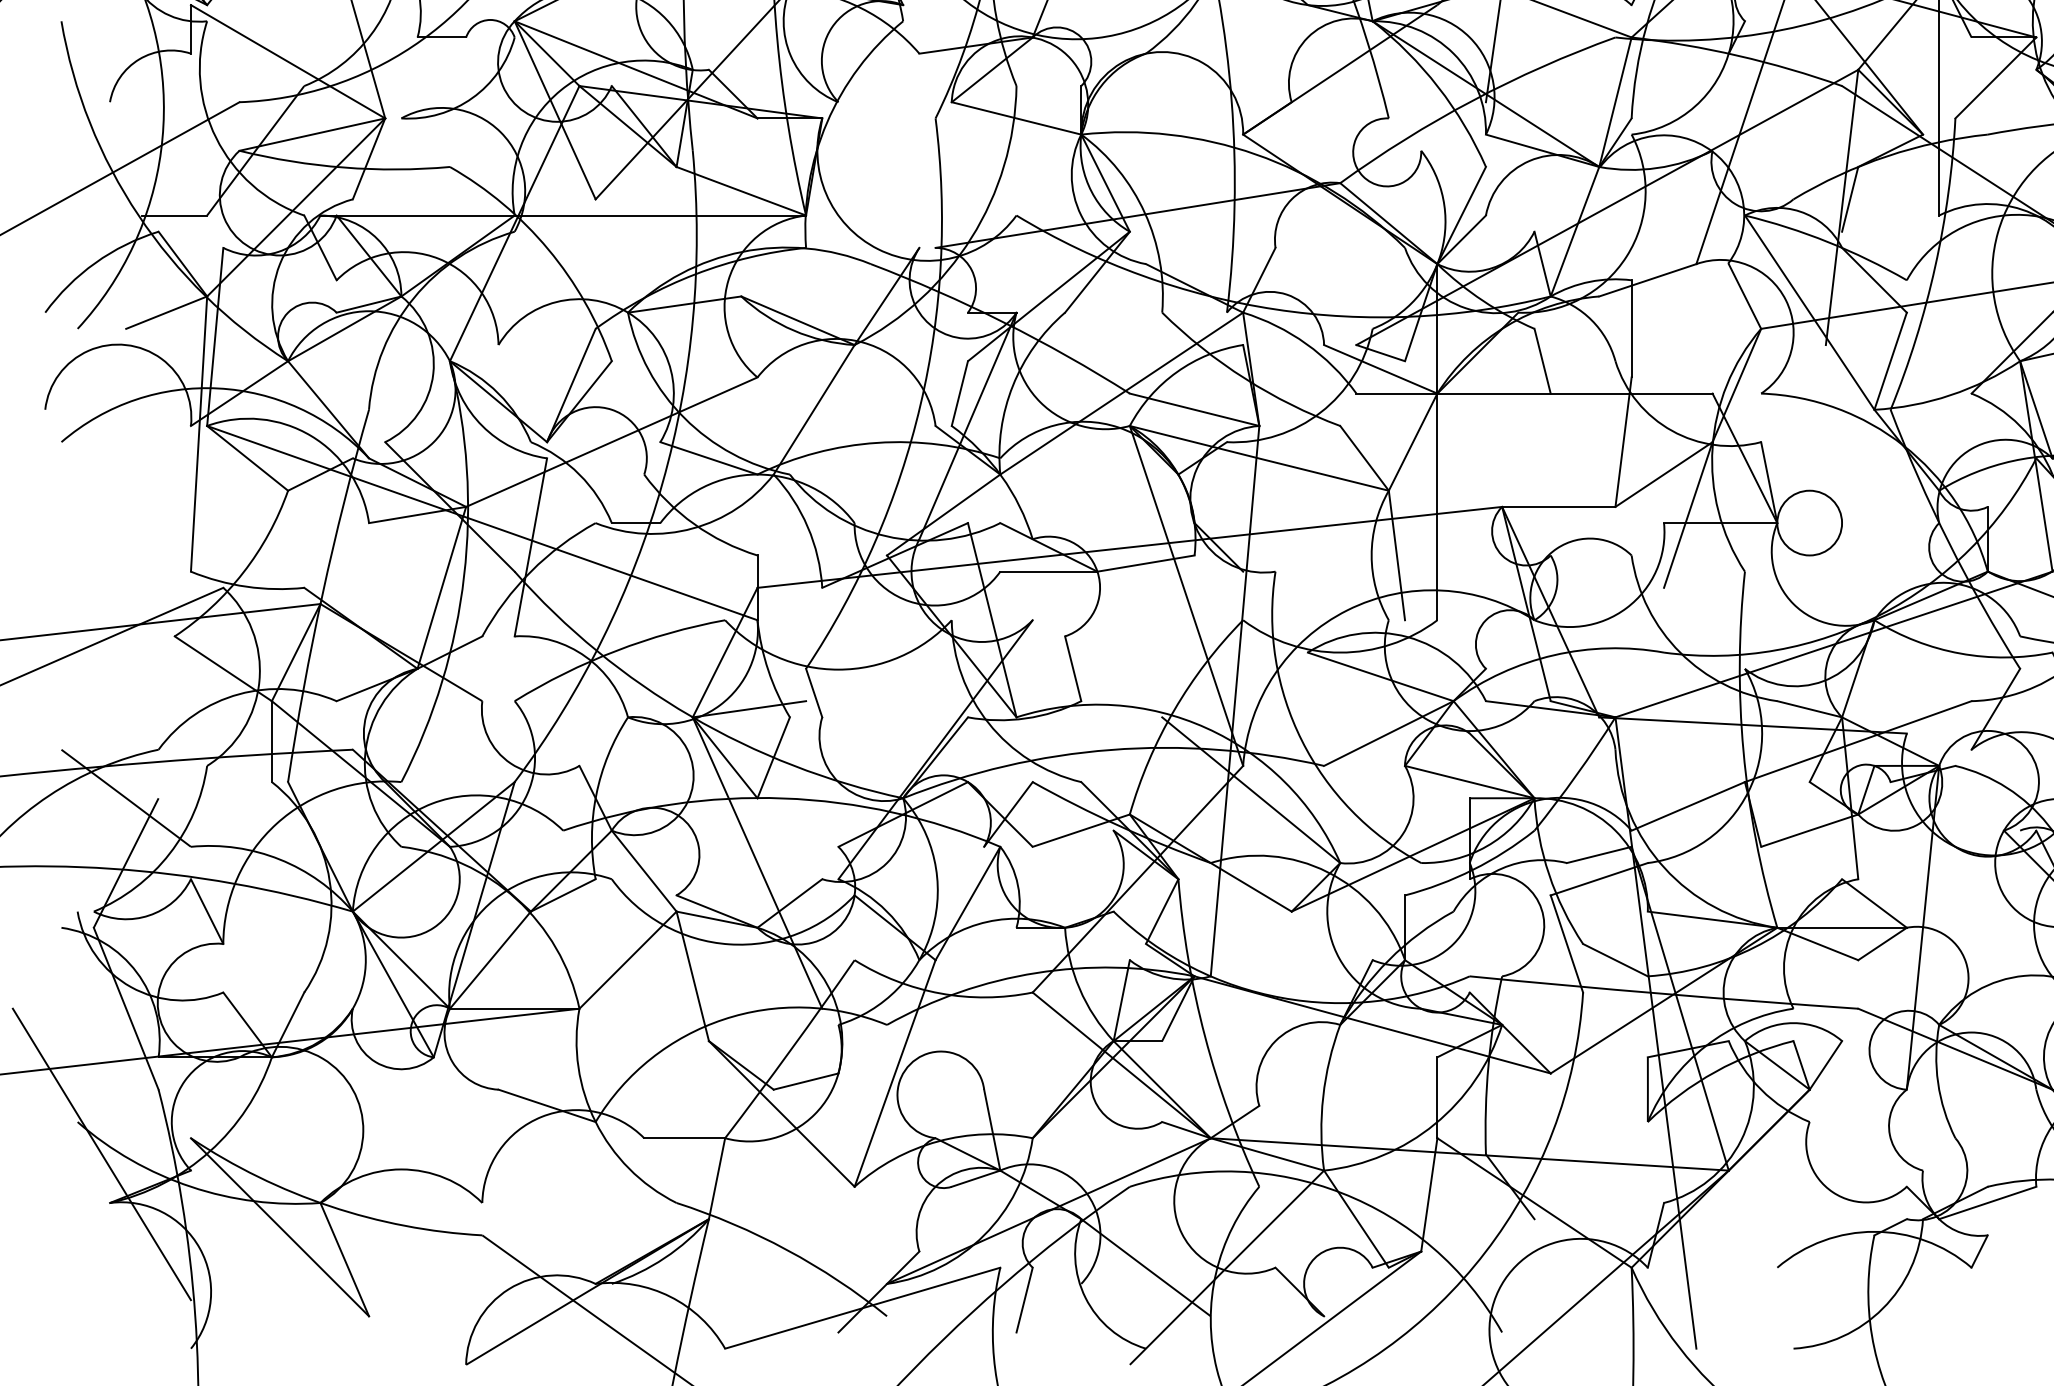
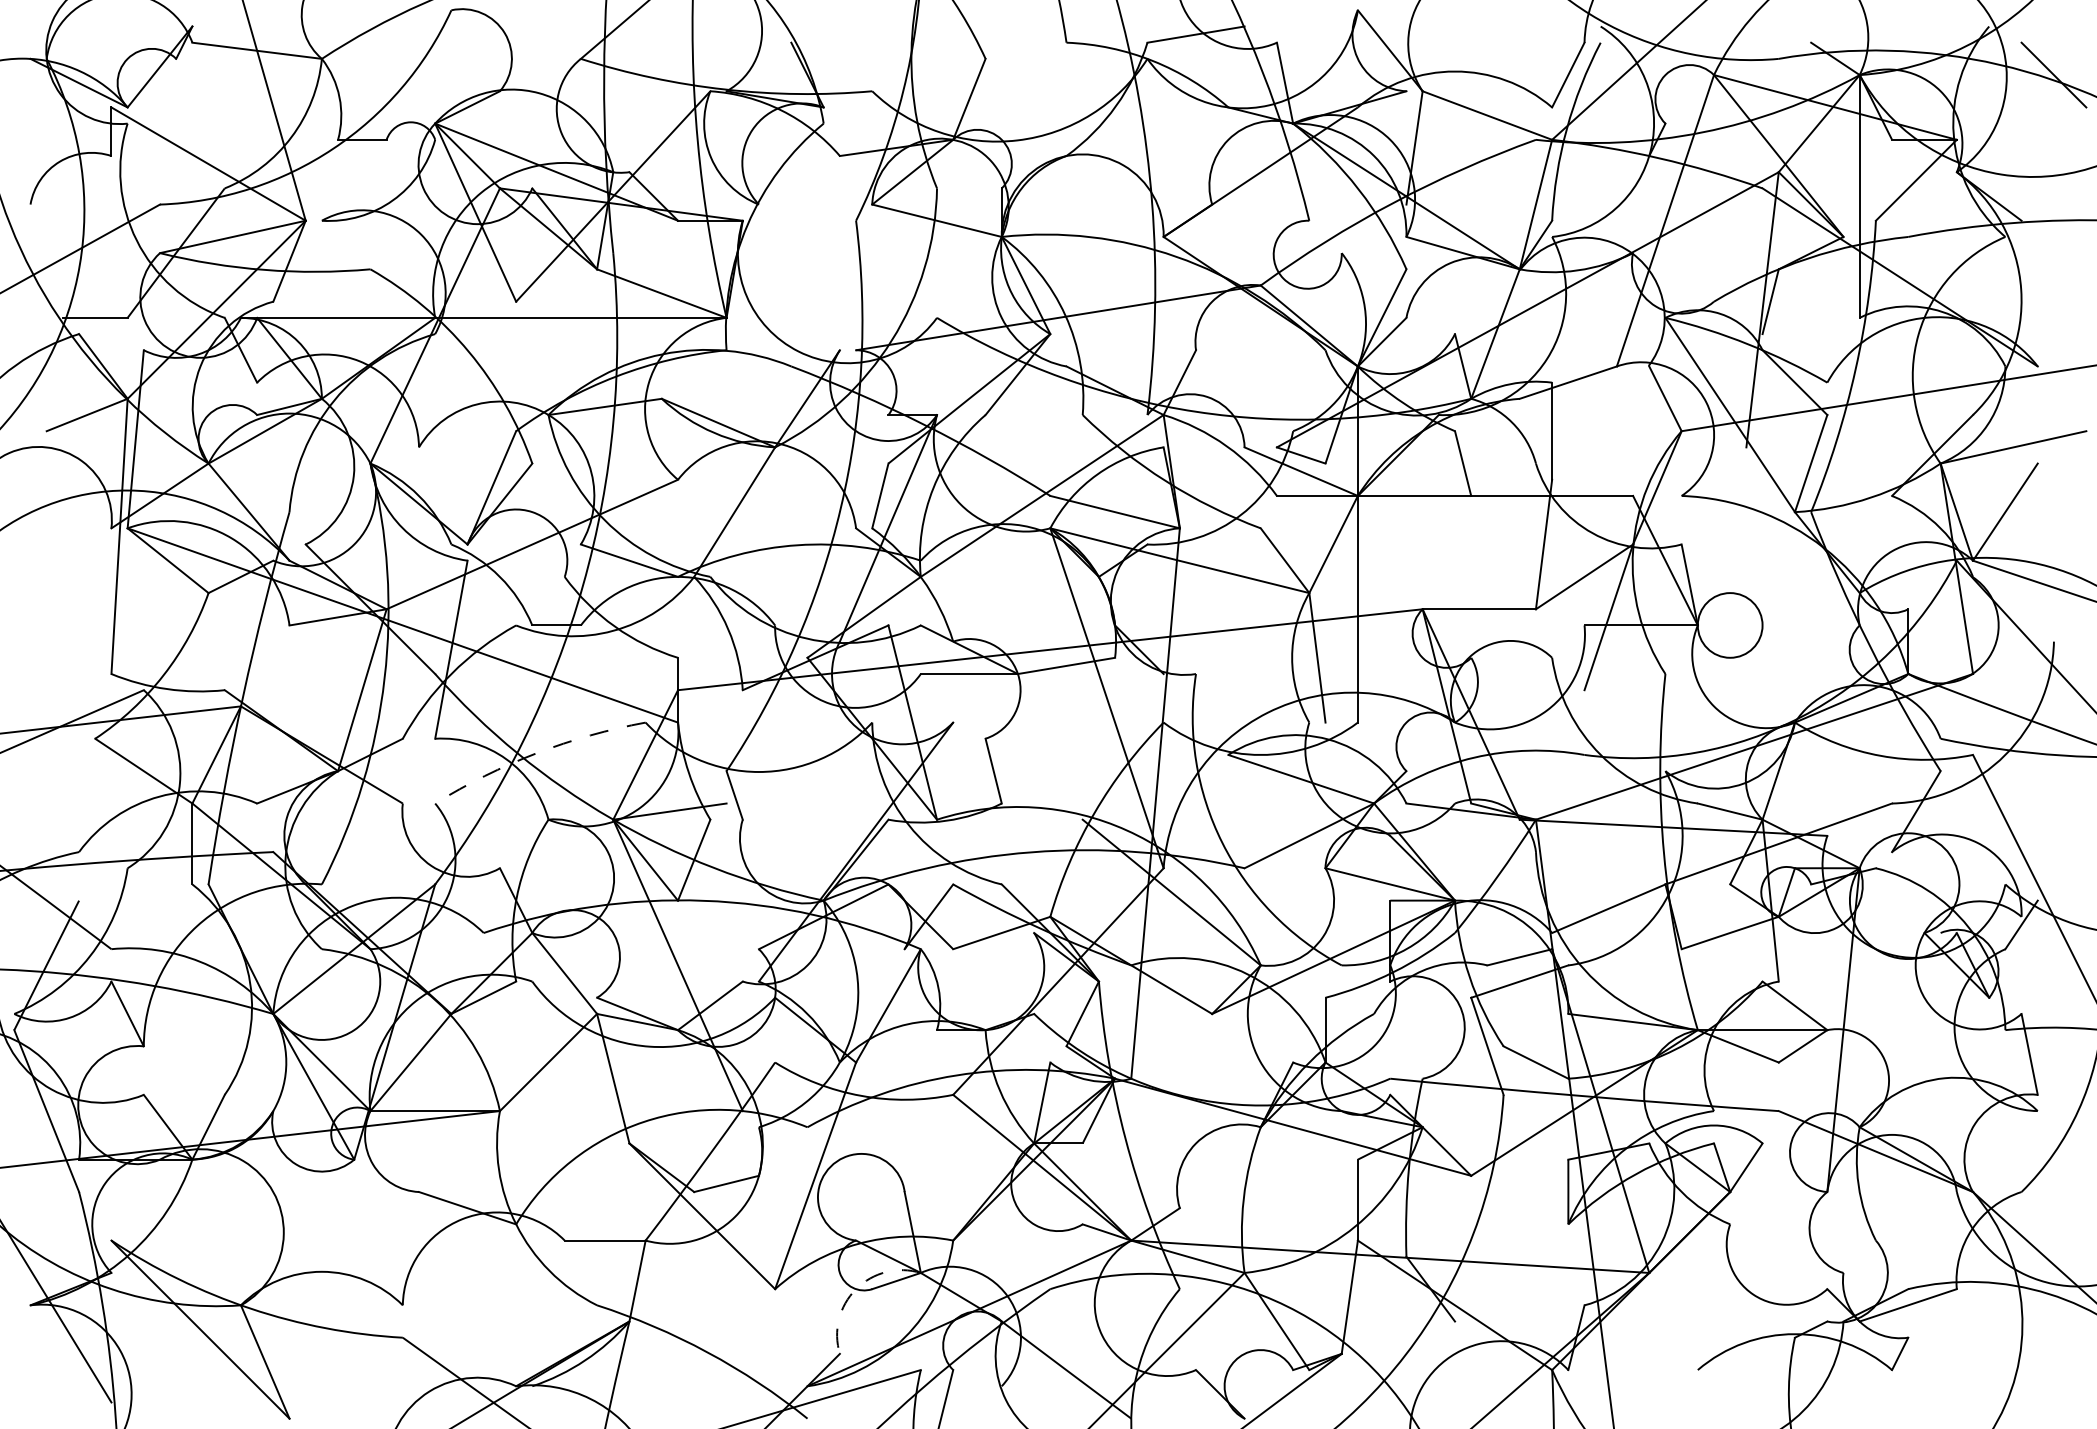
arc: (616, 651) -> (536, 753), solid -> dashed
arc: (936, 1187) -> (856, 1289), solid -> dashed

